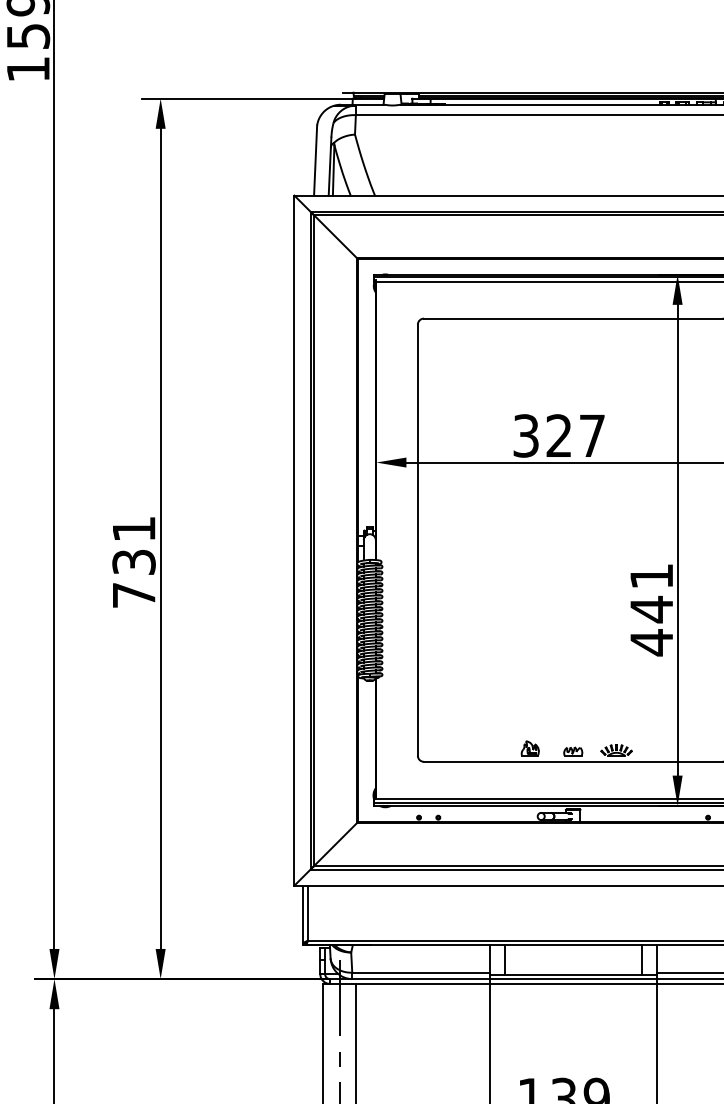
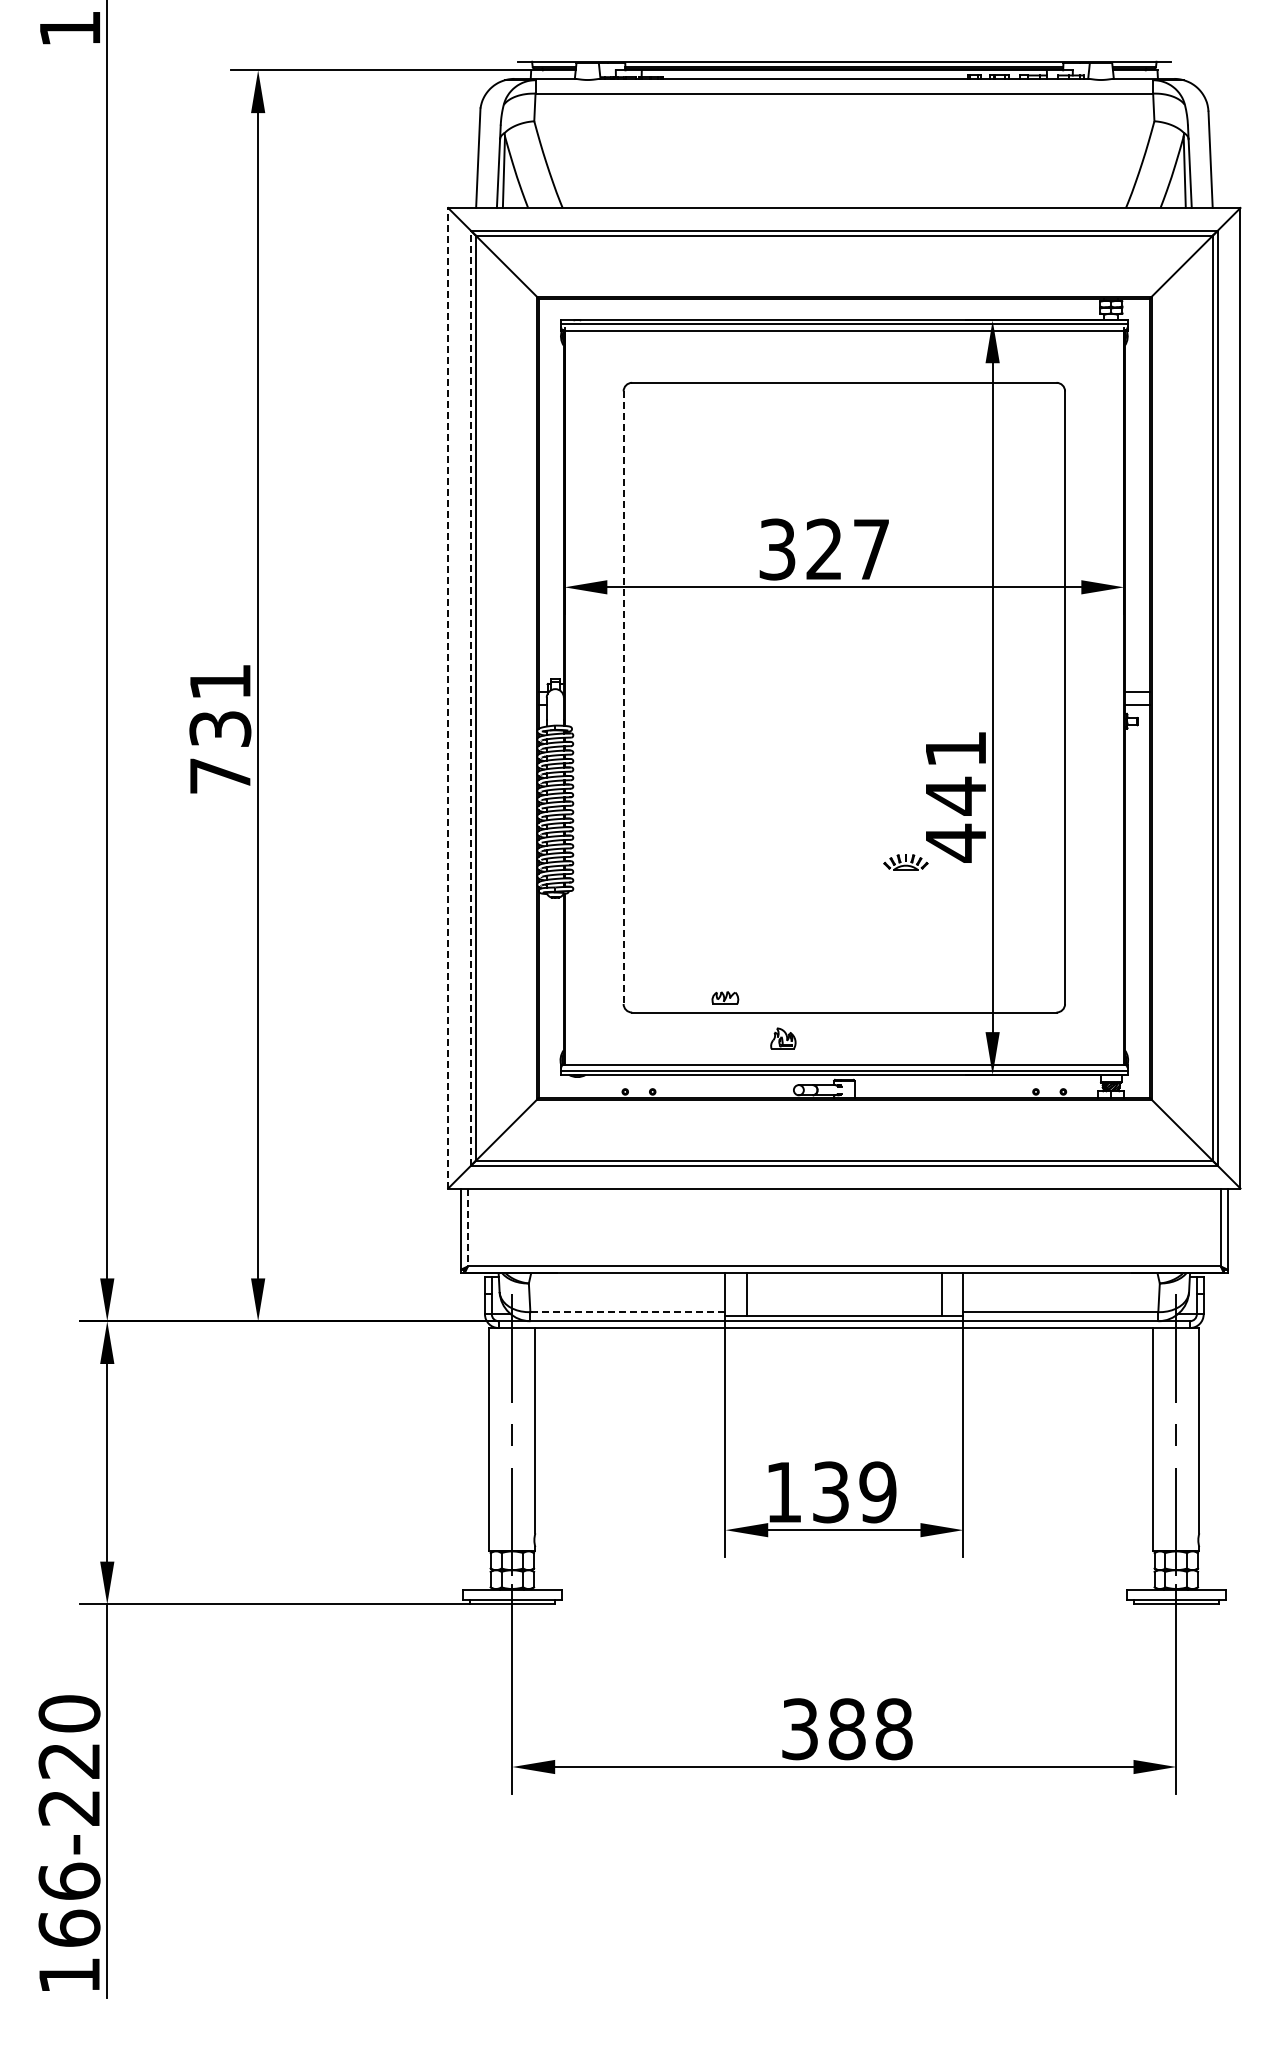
line: (294, 540) -> (448, 697), solid -> dashed
line: (310, 540) -> (471, 697), solid -> dashed
line: (417, 540) -> (623, 698), solid -> dashed
part: (530, 748) -> (783, 1038), moved
part: (616, 750) -> (905, 862), moved
part: (573, 751) -> (725, 997), moved
line: (308, 913) -> (467, 1227), solid -> dashed
line: (420, 972) -> (627, 1312), solid -> dashed

